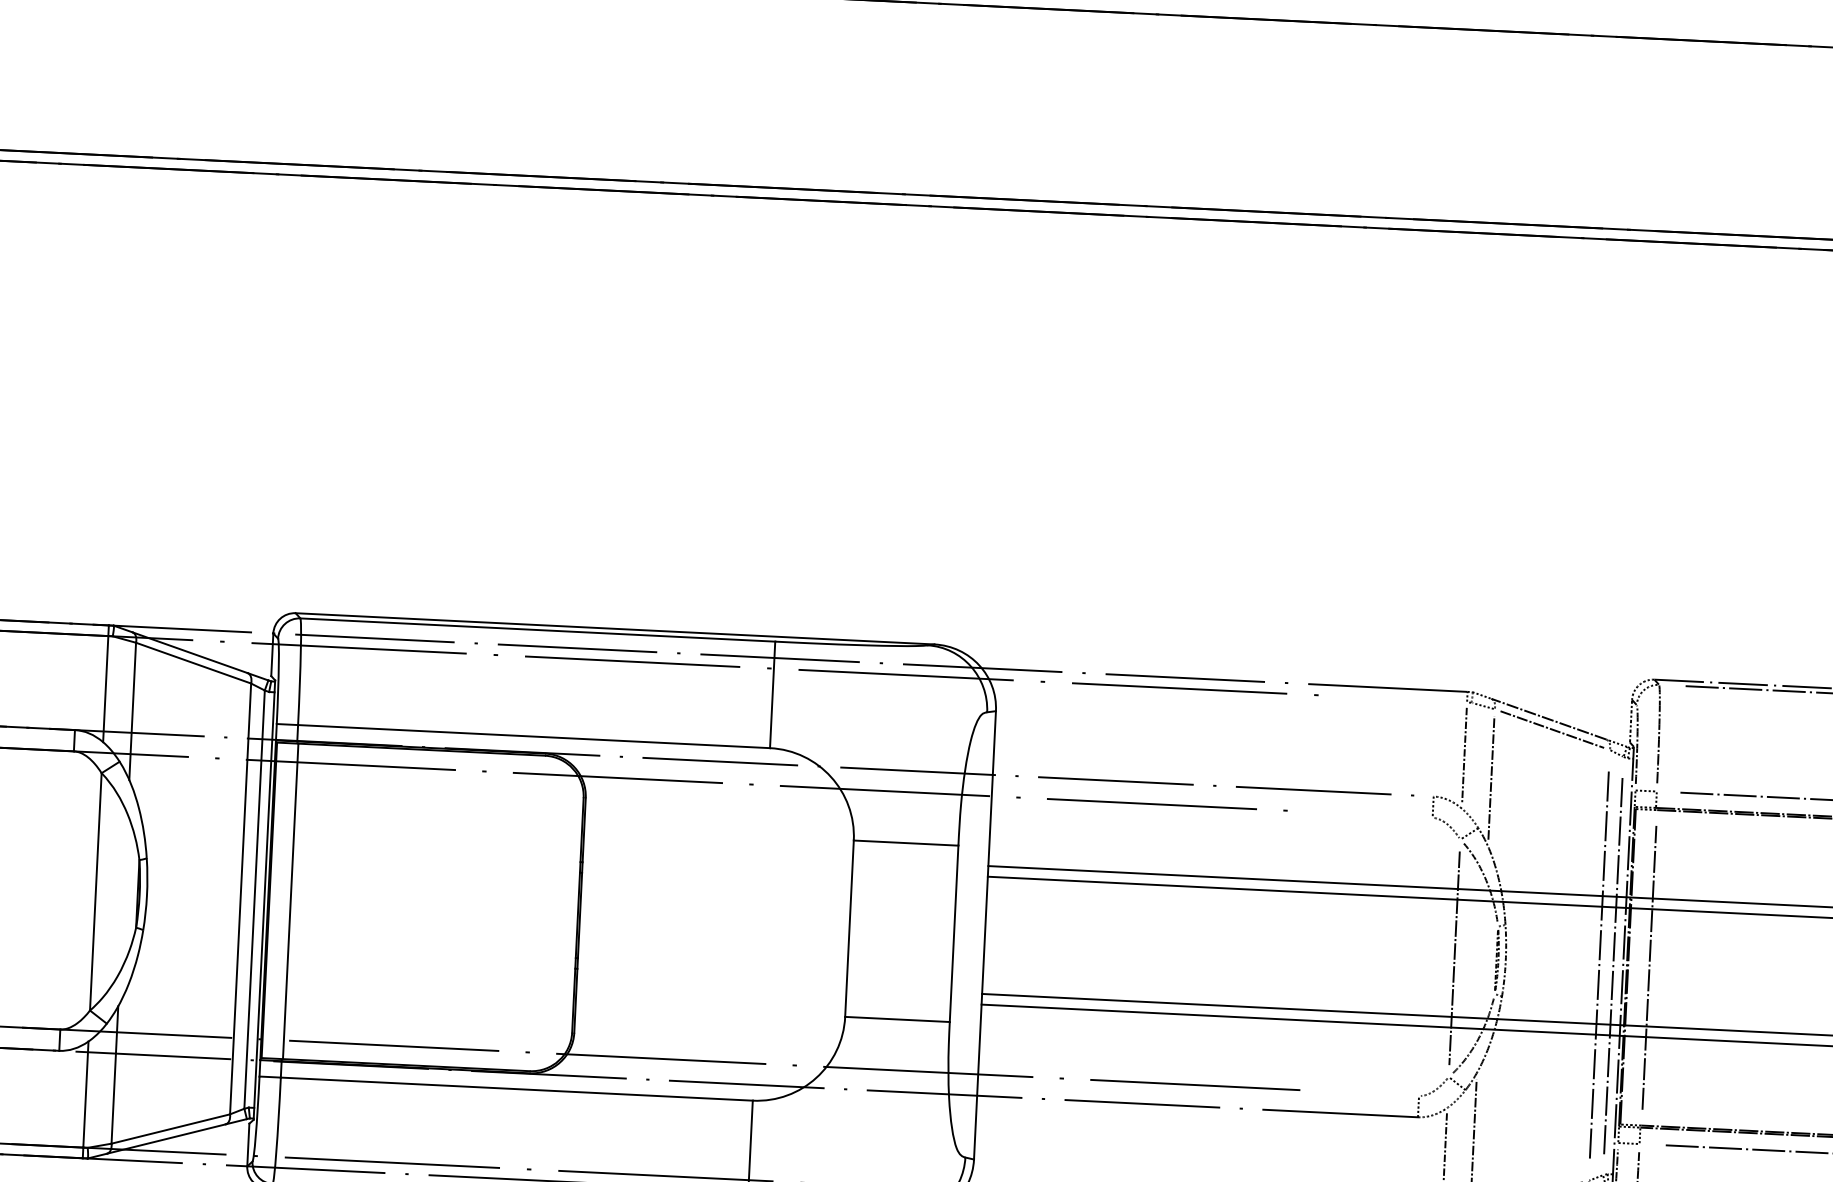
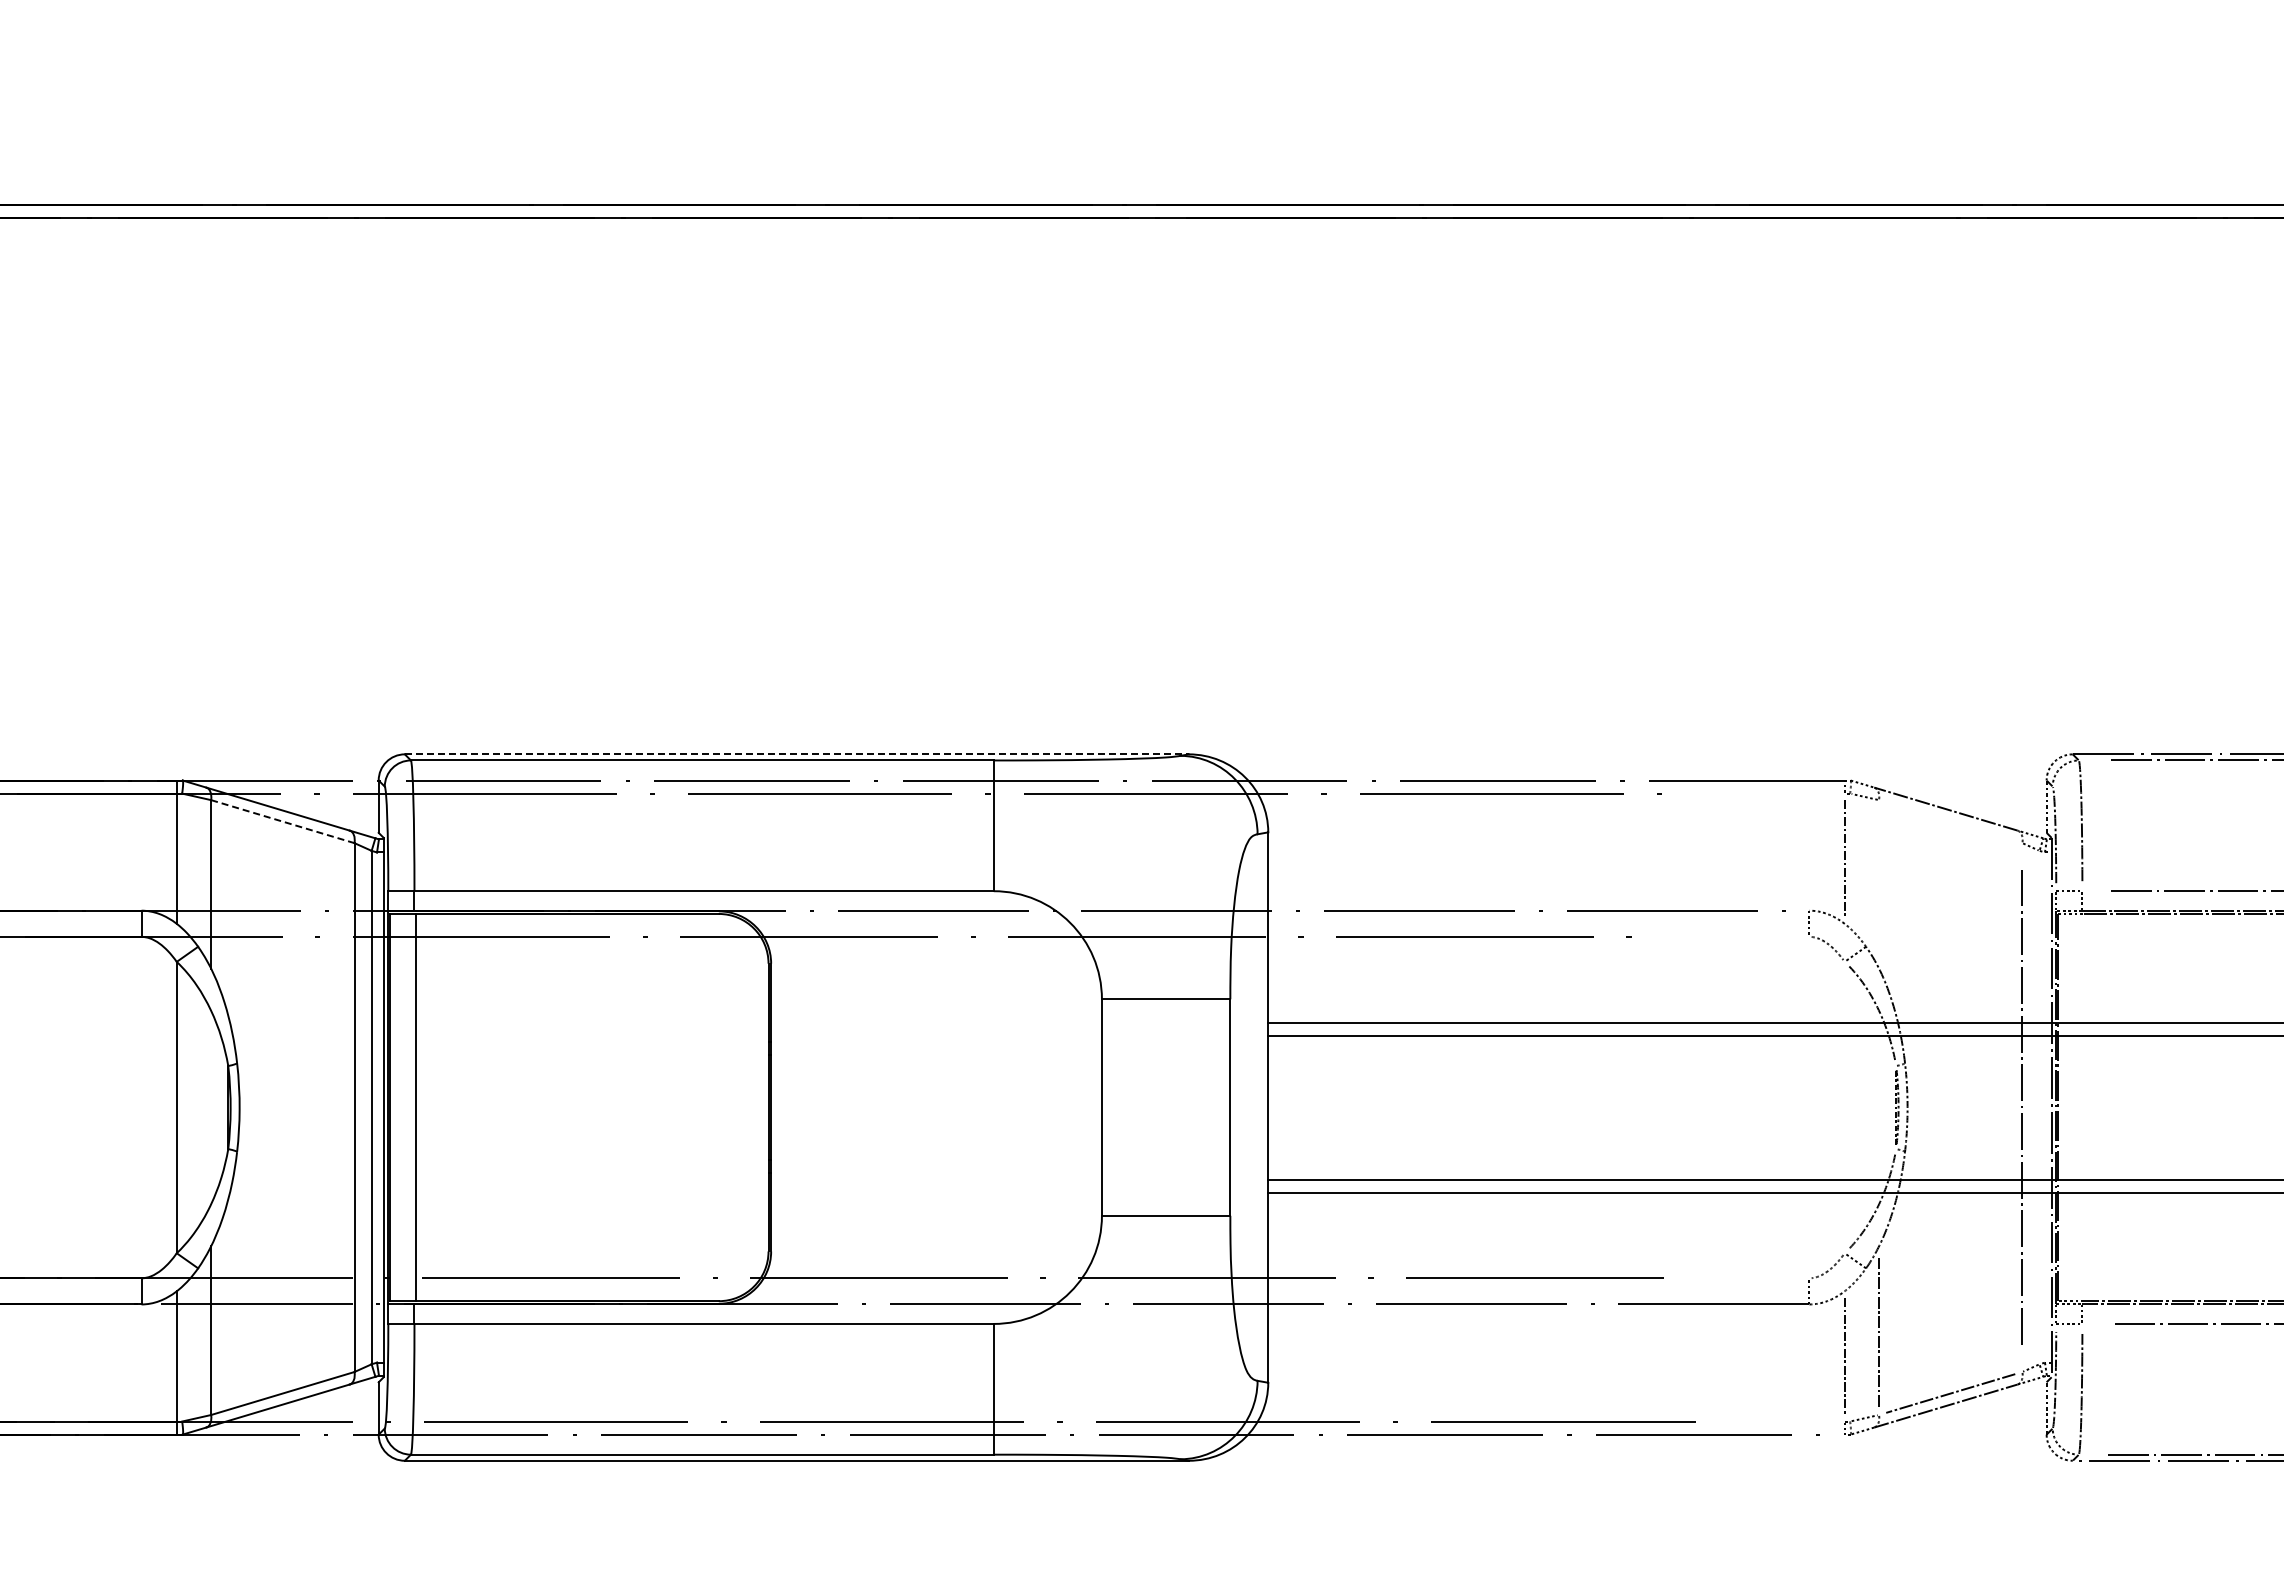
line: (614, 628) -> (796, 754), solid -> dashed
line: (193, 663) -> (282, 821), solid -> dashed
line: (1552, 729) -> (1950, 821), removed
line: (1491, 777) -> (1879, 884), removed
line: (1454, 958) -> (1844, 1107), removed
line: (1613, 966) -> (2039, 1107), removed
line: (1649, 967) -> (2083, 1107), removed

